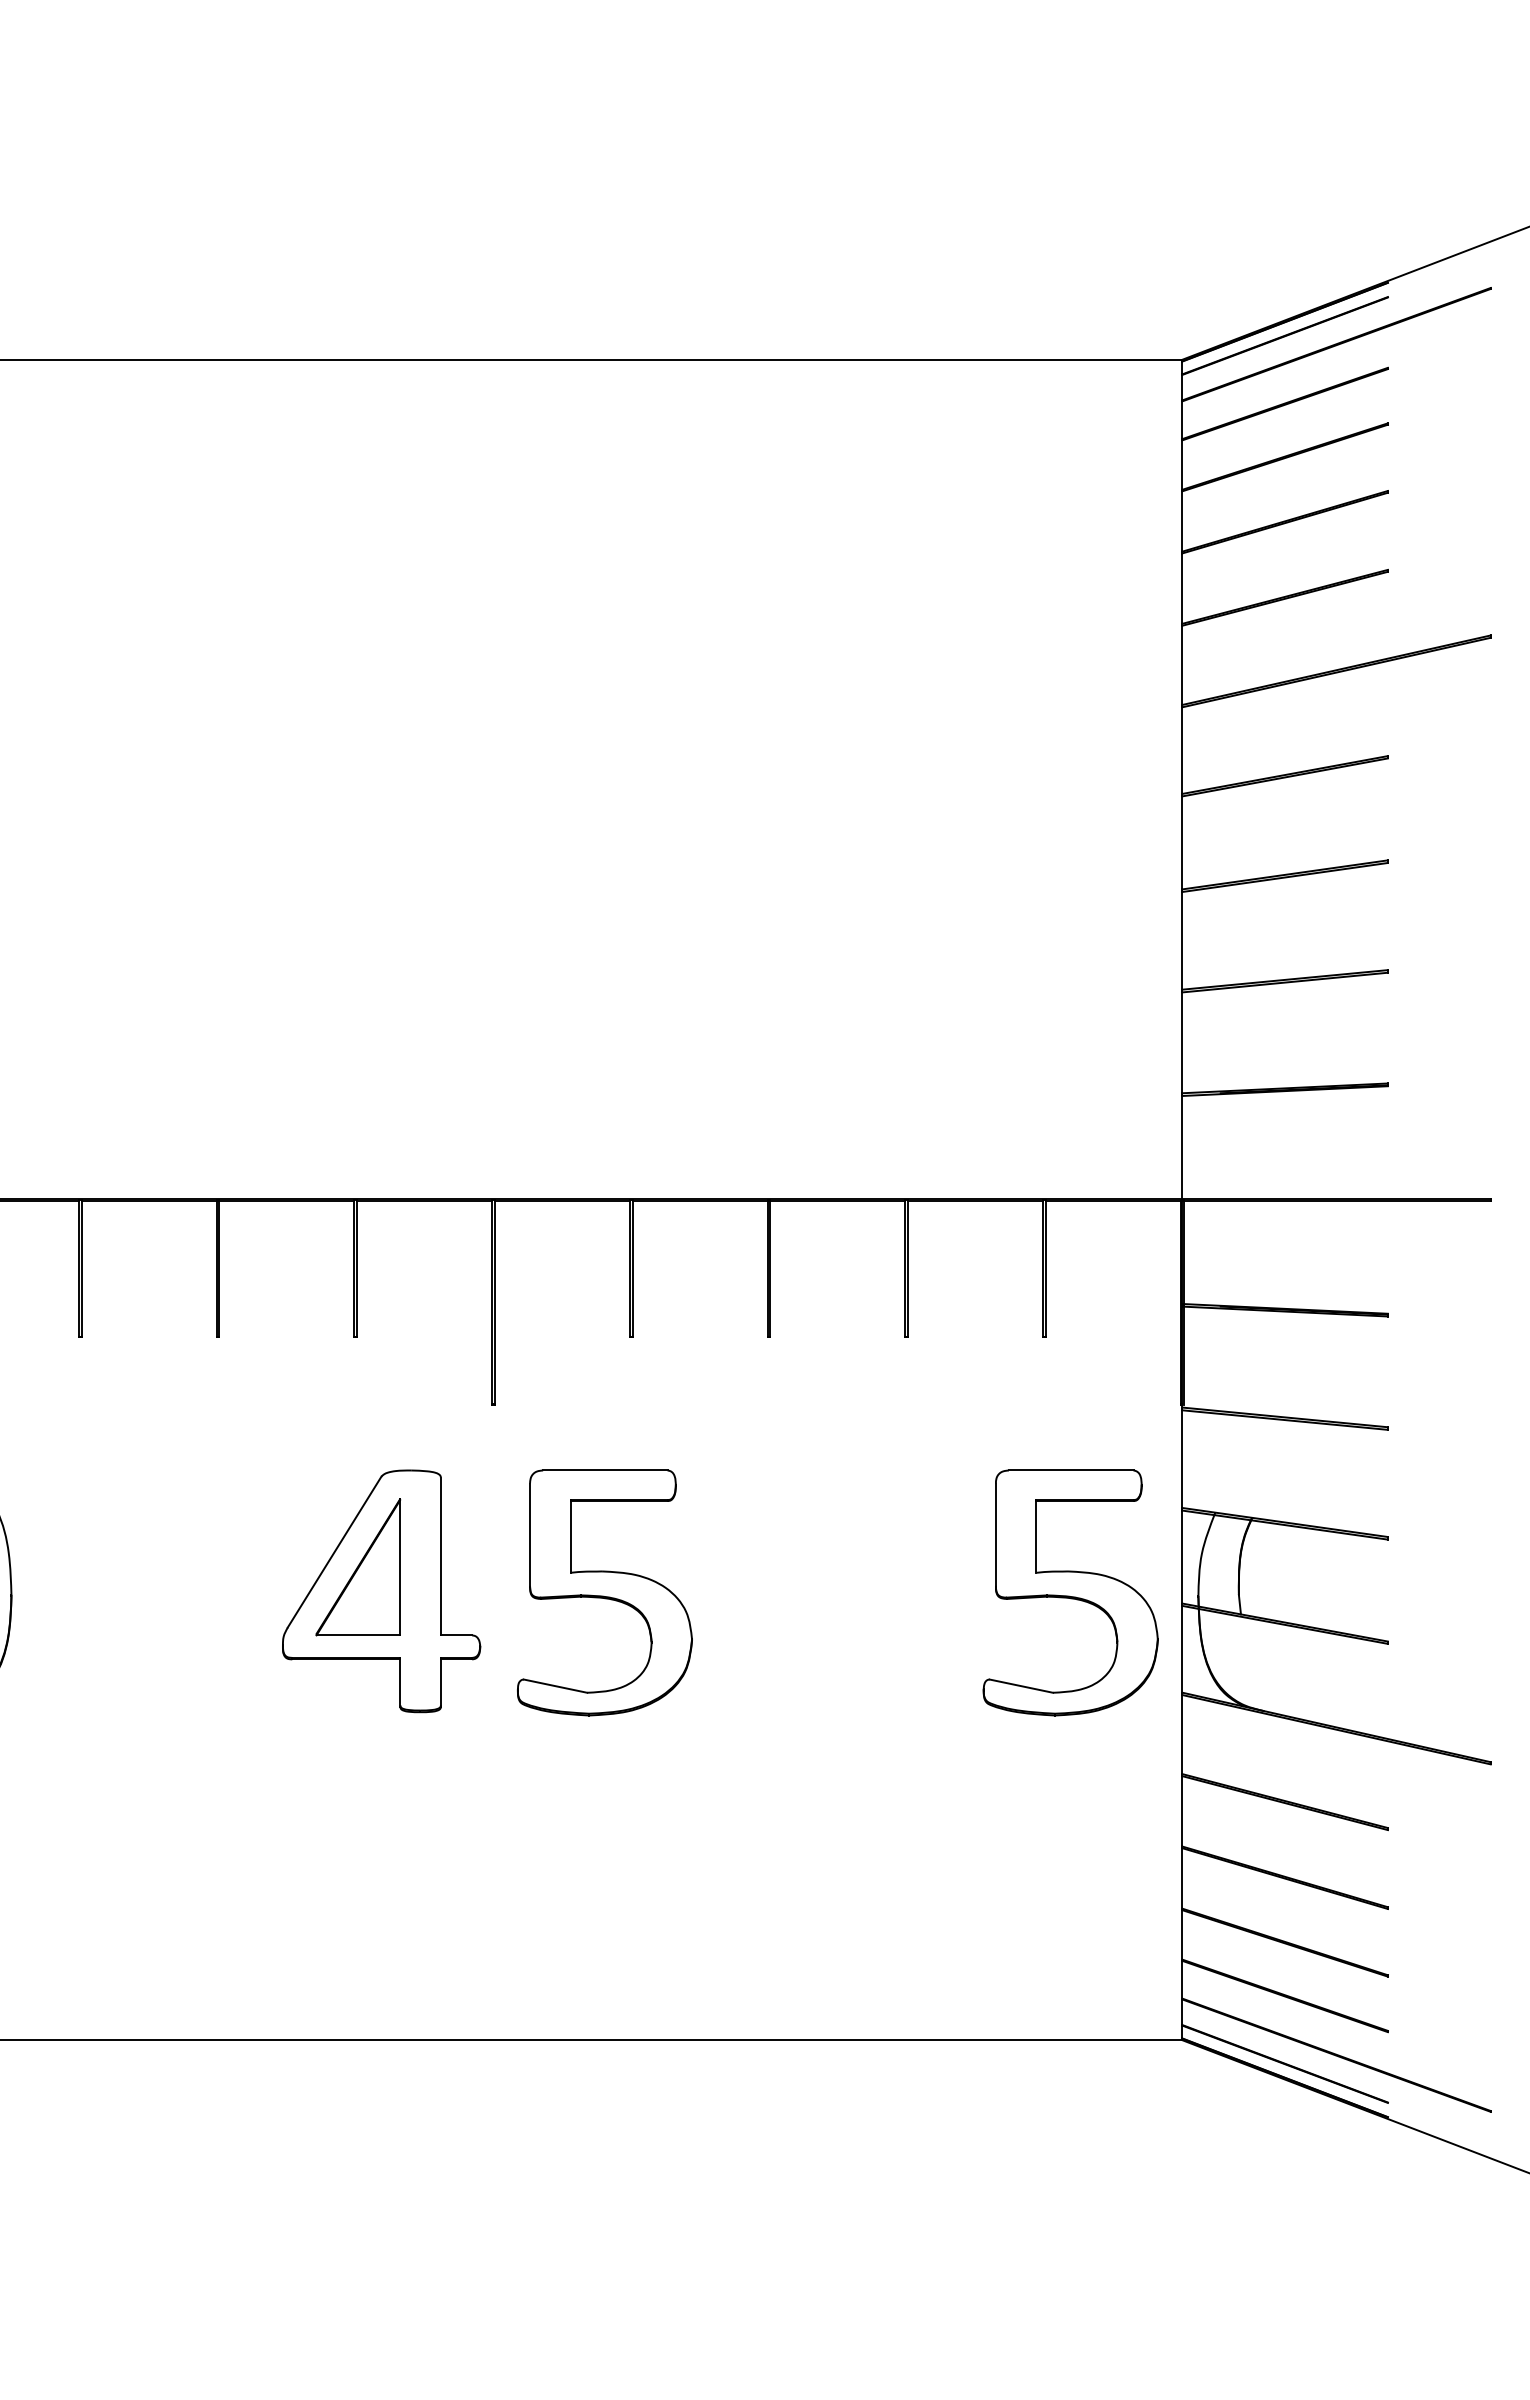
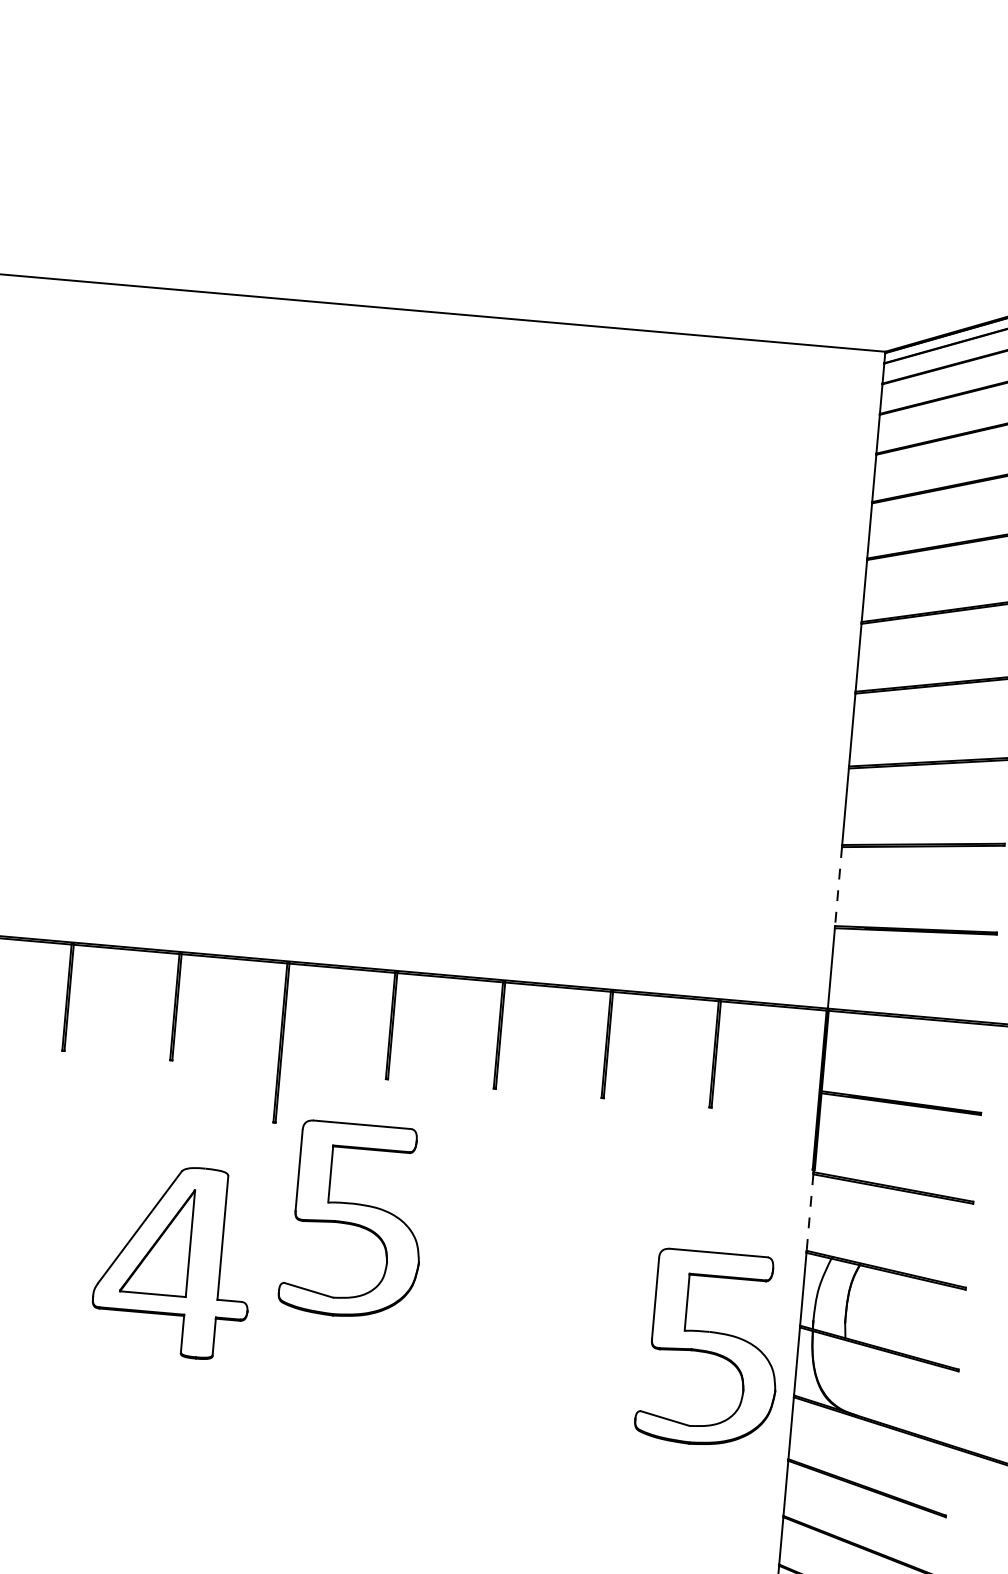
line: (1182, 1043) -> (838, 887), solid -> dashed
line: (1182, 1459) -> (810, 1212), solid -> dashed
part: (604, 1592) -> (353, 1220), moved
part: (1070, 1592) -> (710, 1348), moved

